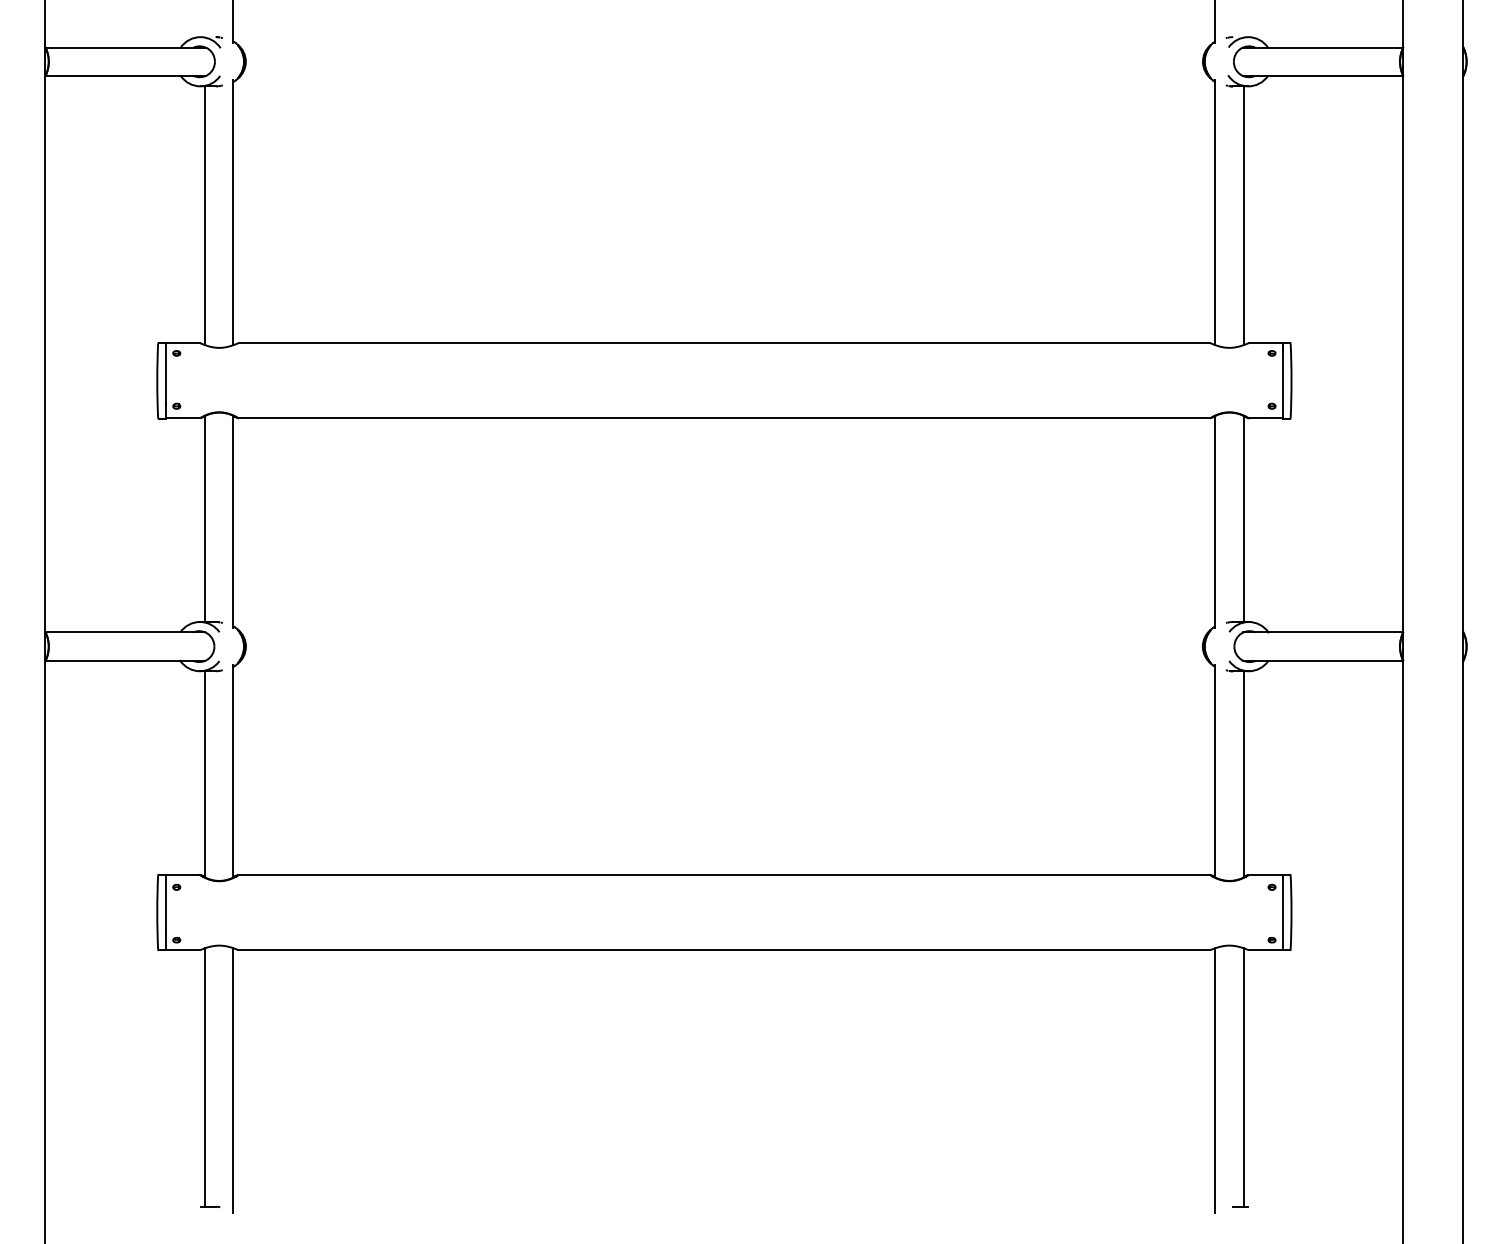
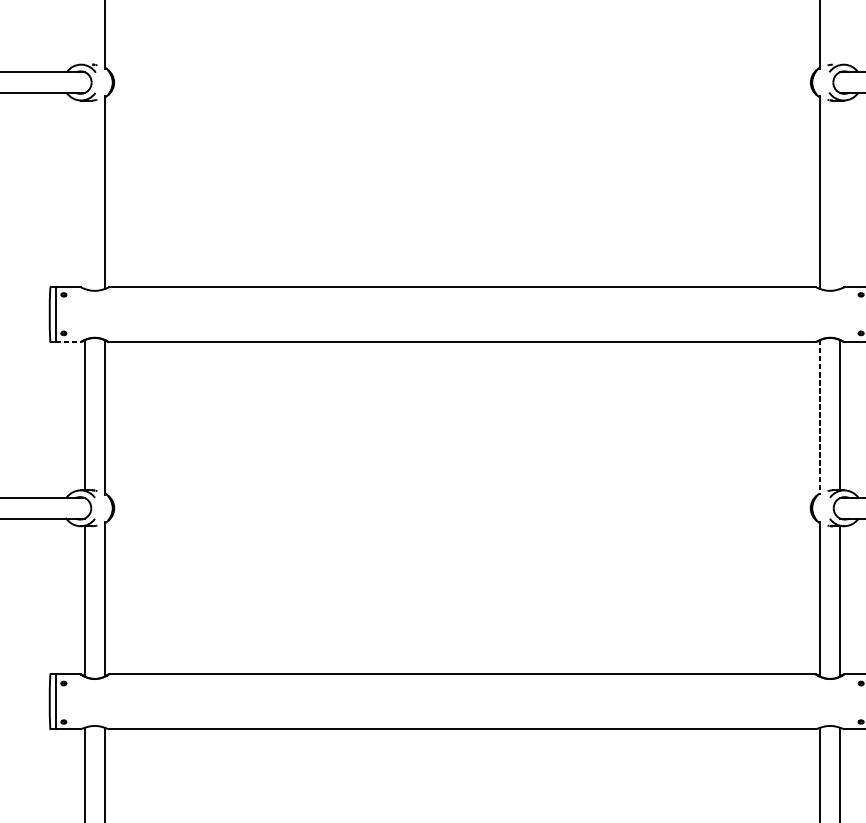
line: (205, 215) -> (84, 194), removed
line: (1243, 215) -> (840, 194), removed
line: (183, 418) -> (68, 342), solid -> dashed
line: (1215, 522) -> (819, 417), solid -> dashed

